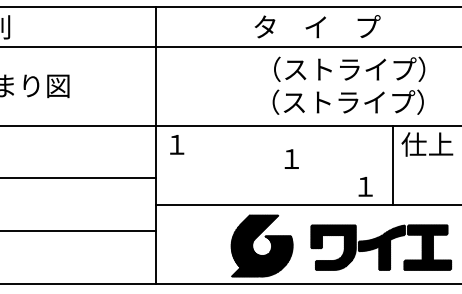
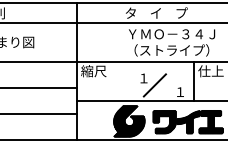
text: (347, 70) -> (171, 34), （ストライプ） -> ＹＭＯ－３４Ｊ
text: (189, 144) -> (93, 71), １ -> 縮尺
line: (312, 173) -> (154, 85), added

